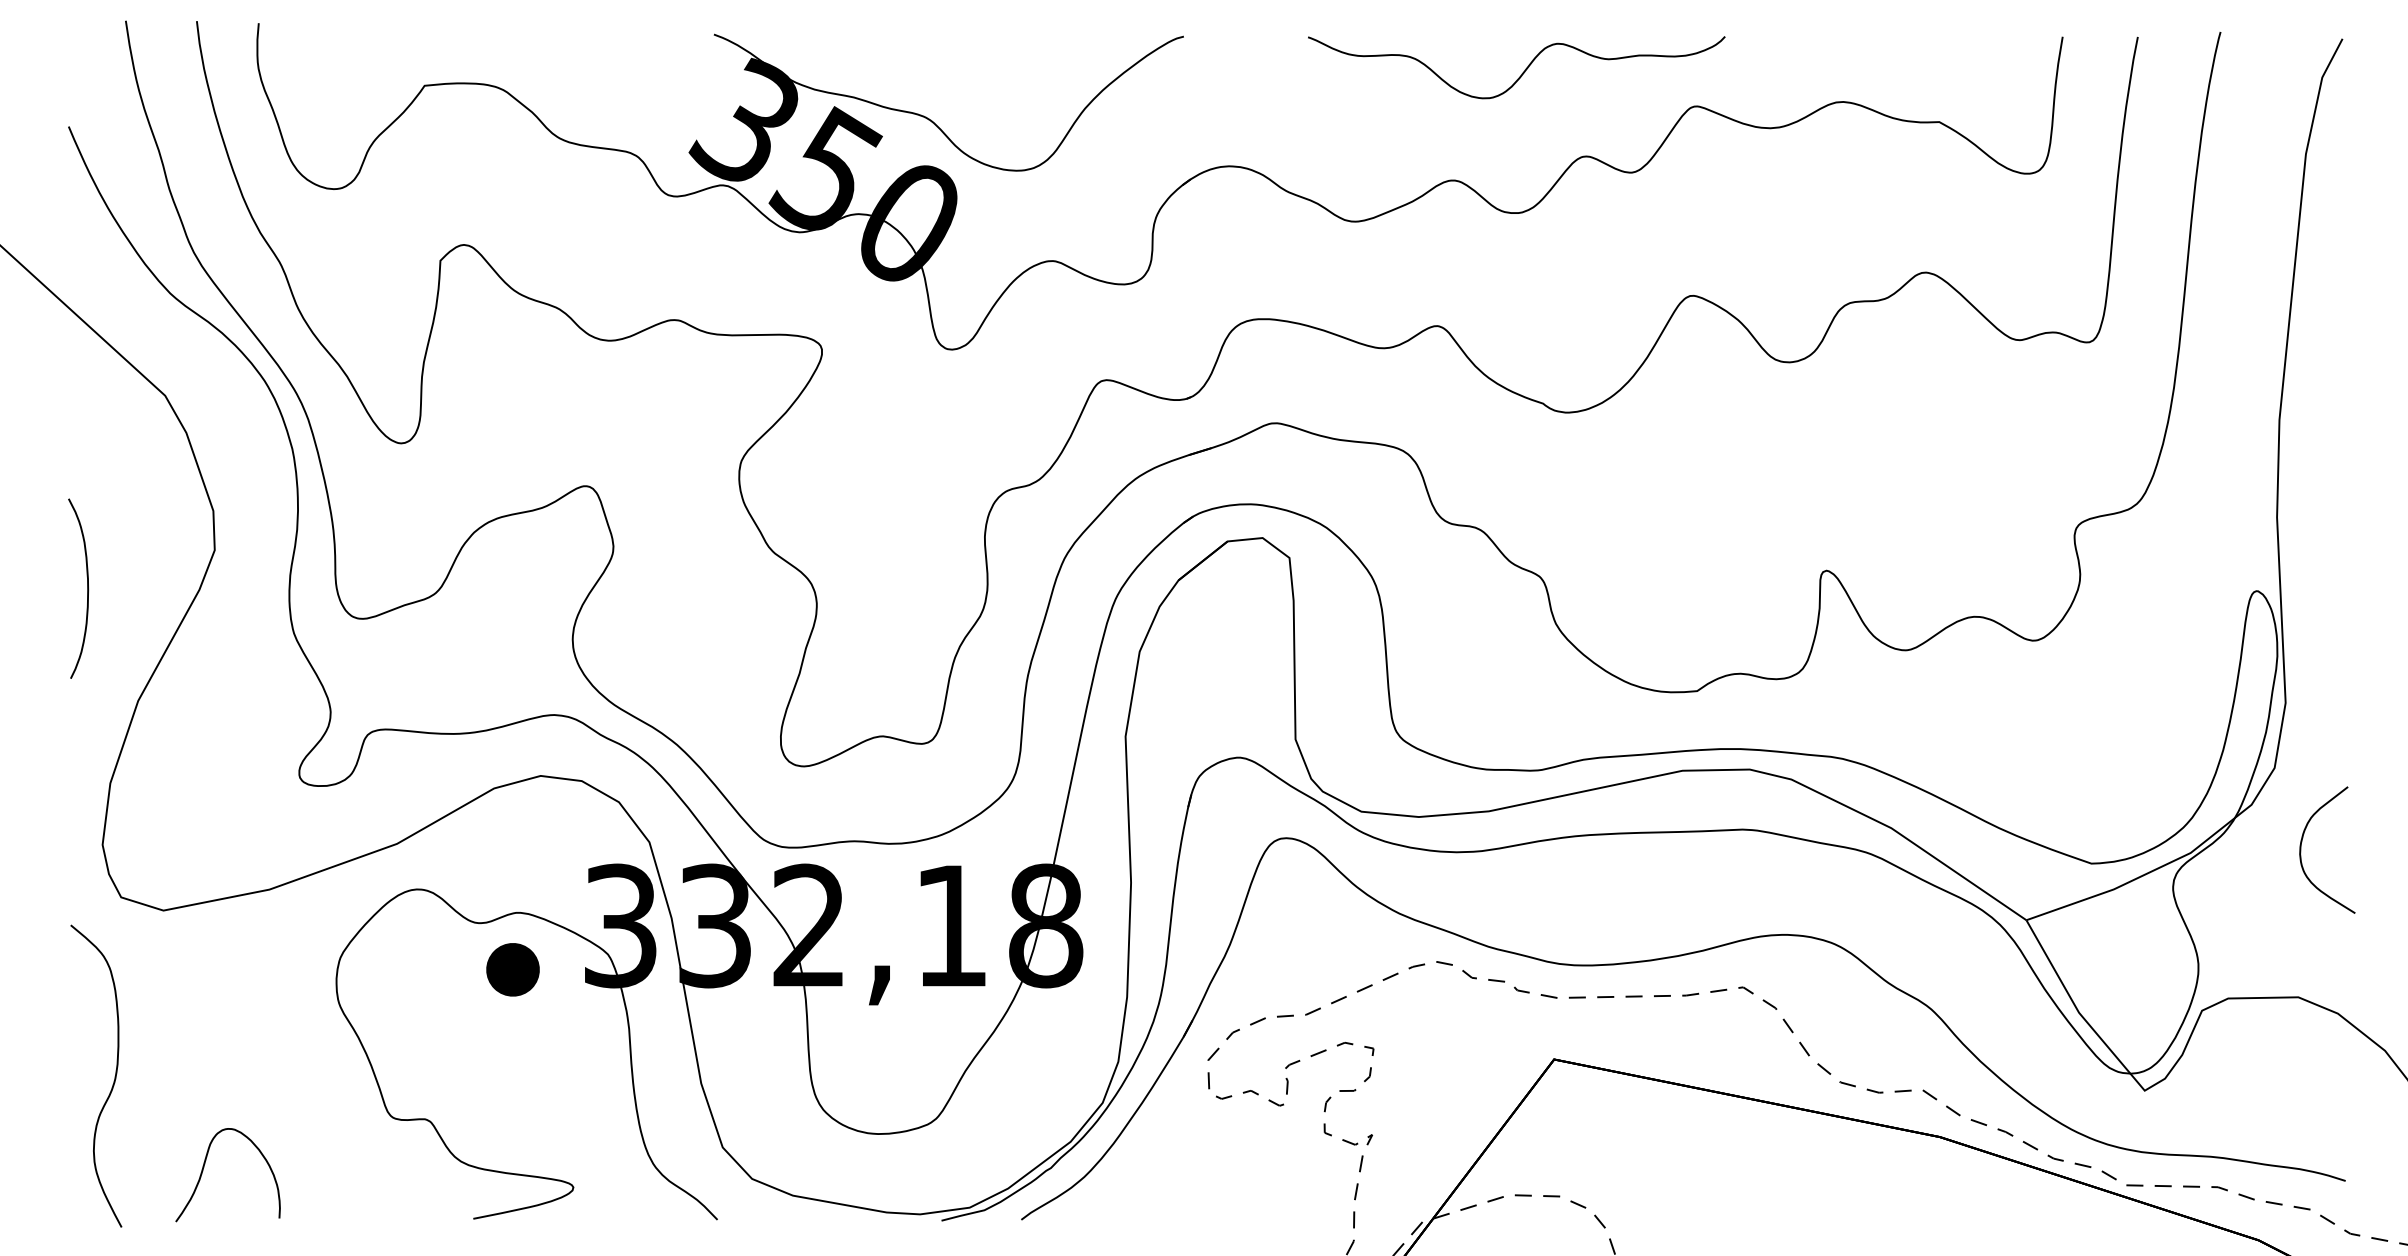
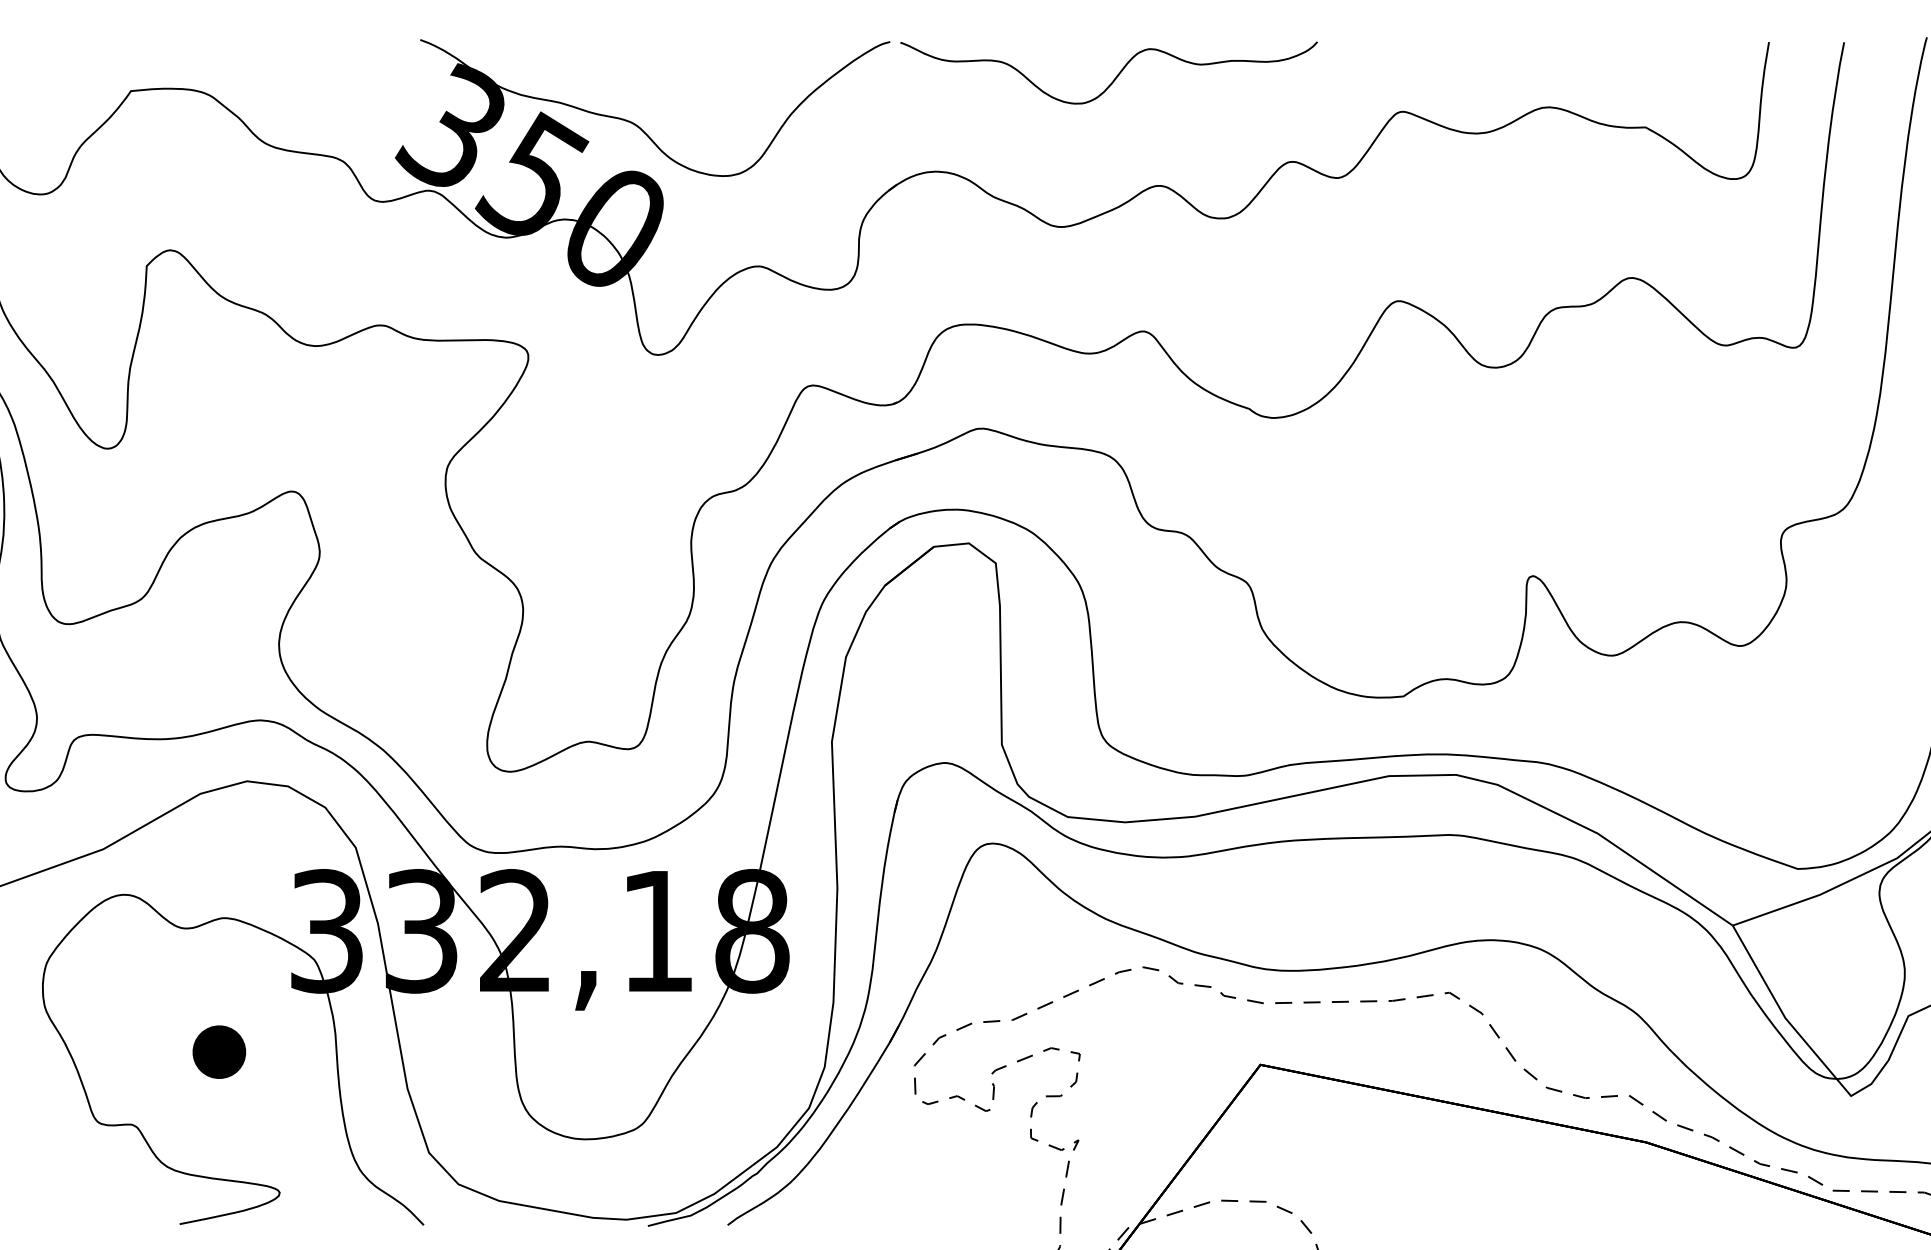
curve: (1522, 72) -> (1114, 77), moved
part: (512, 969) -> (218, 1051), moved

